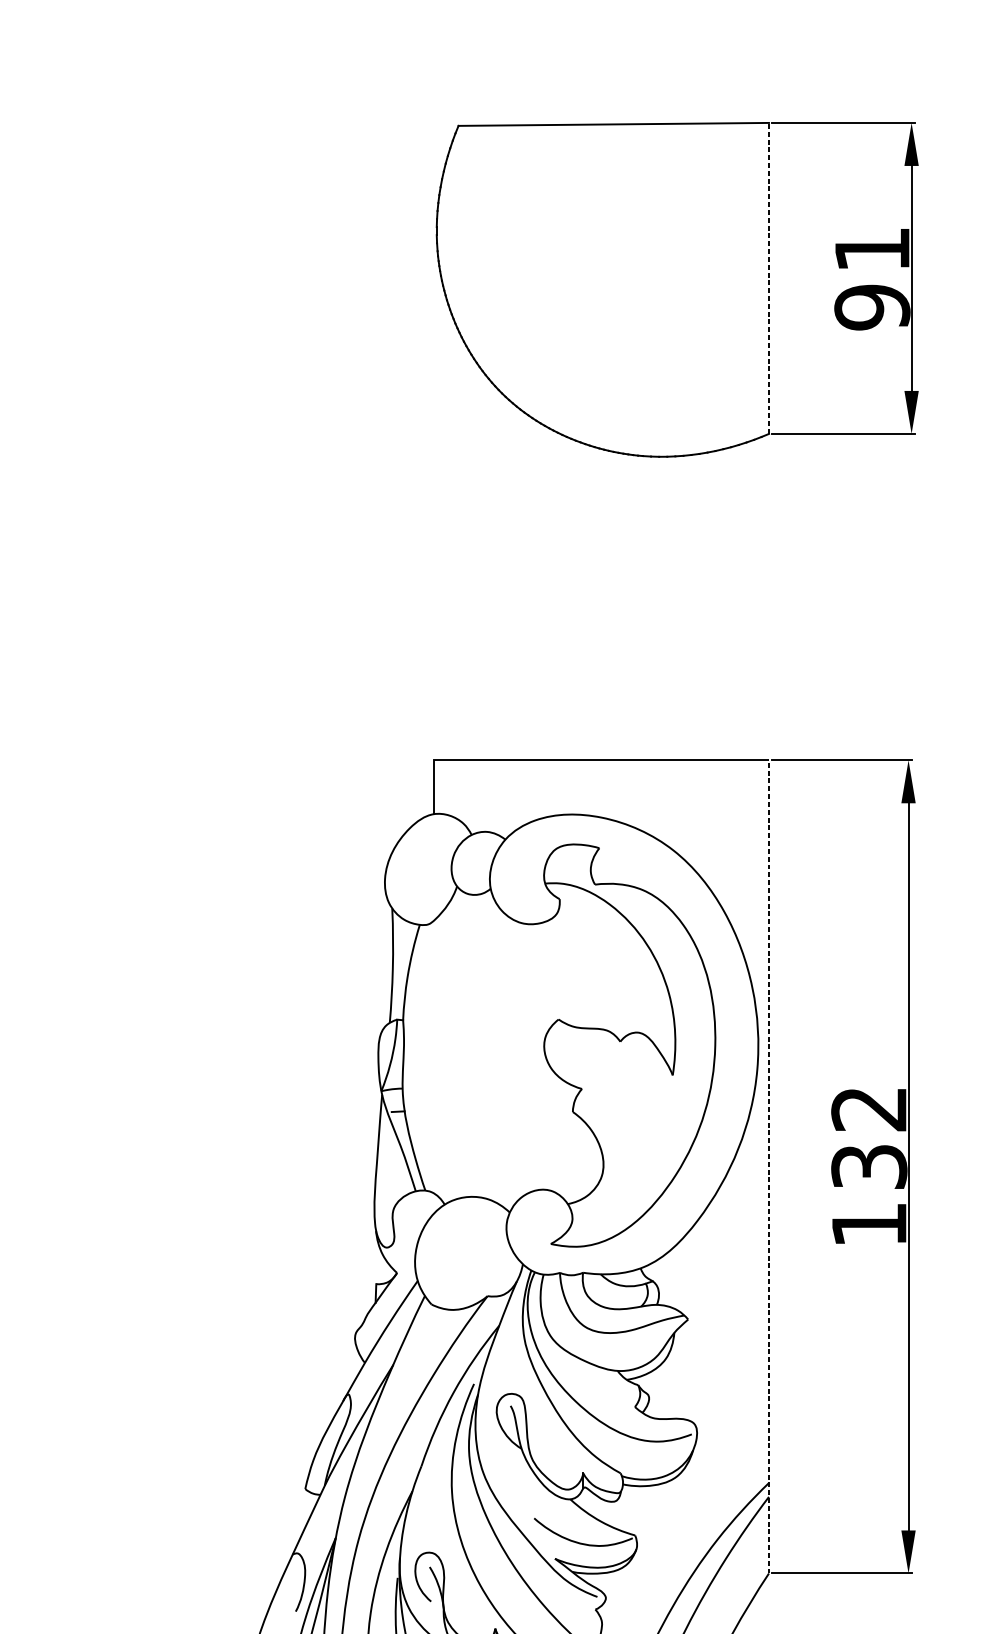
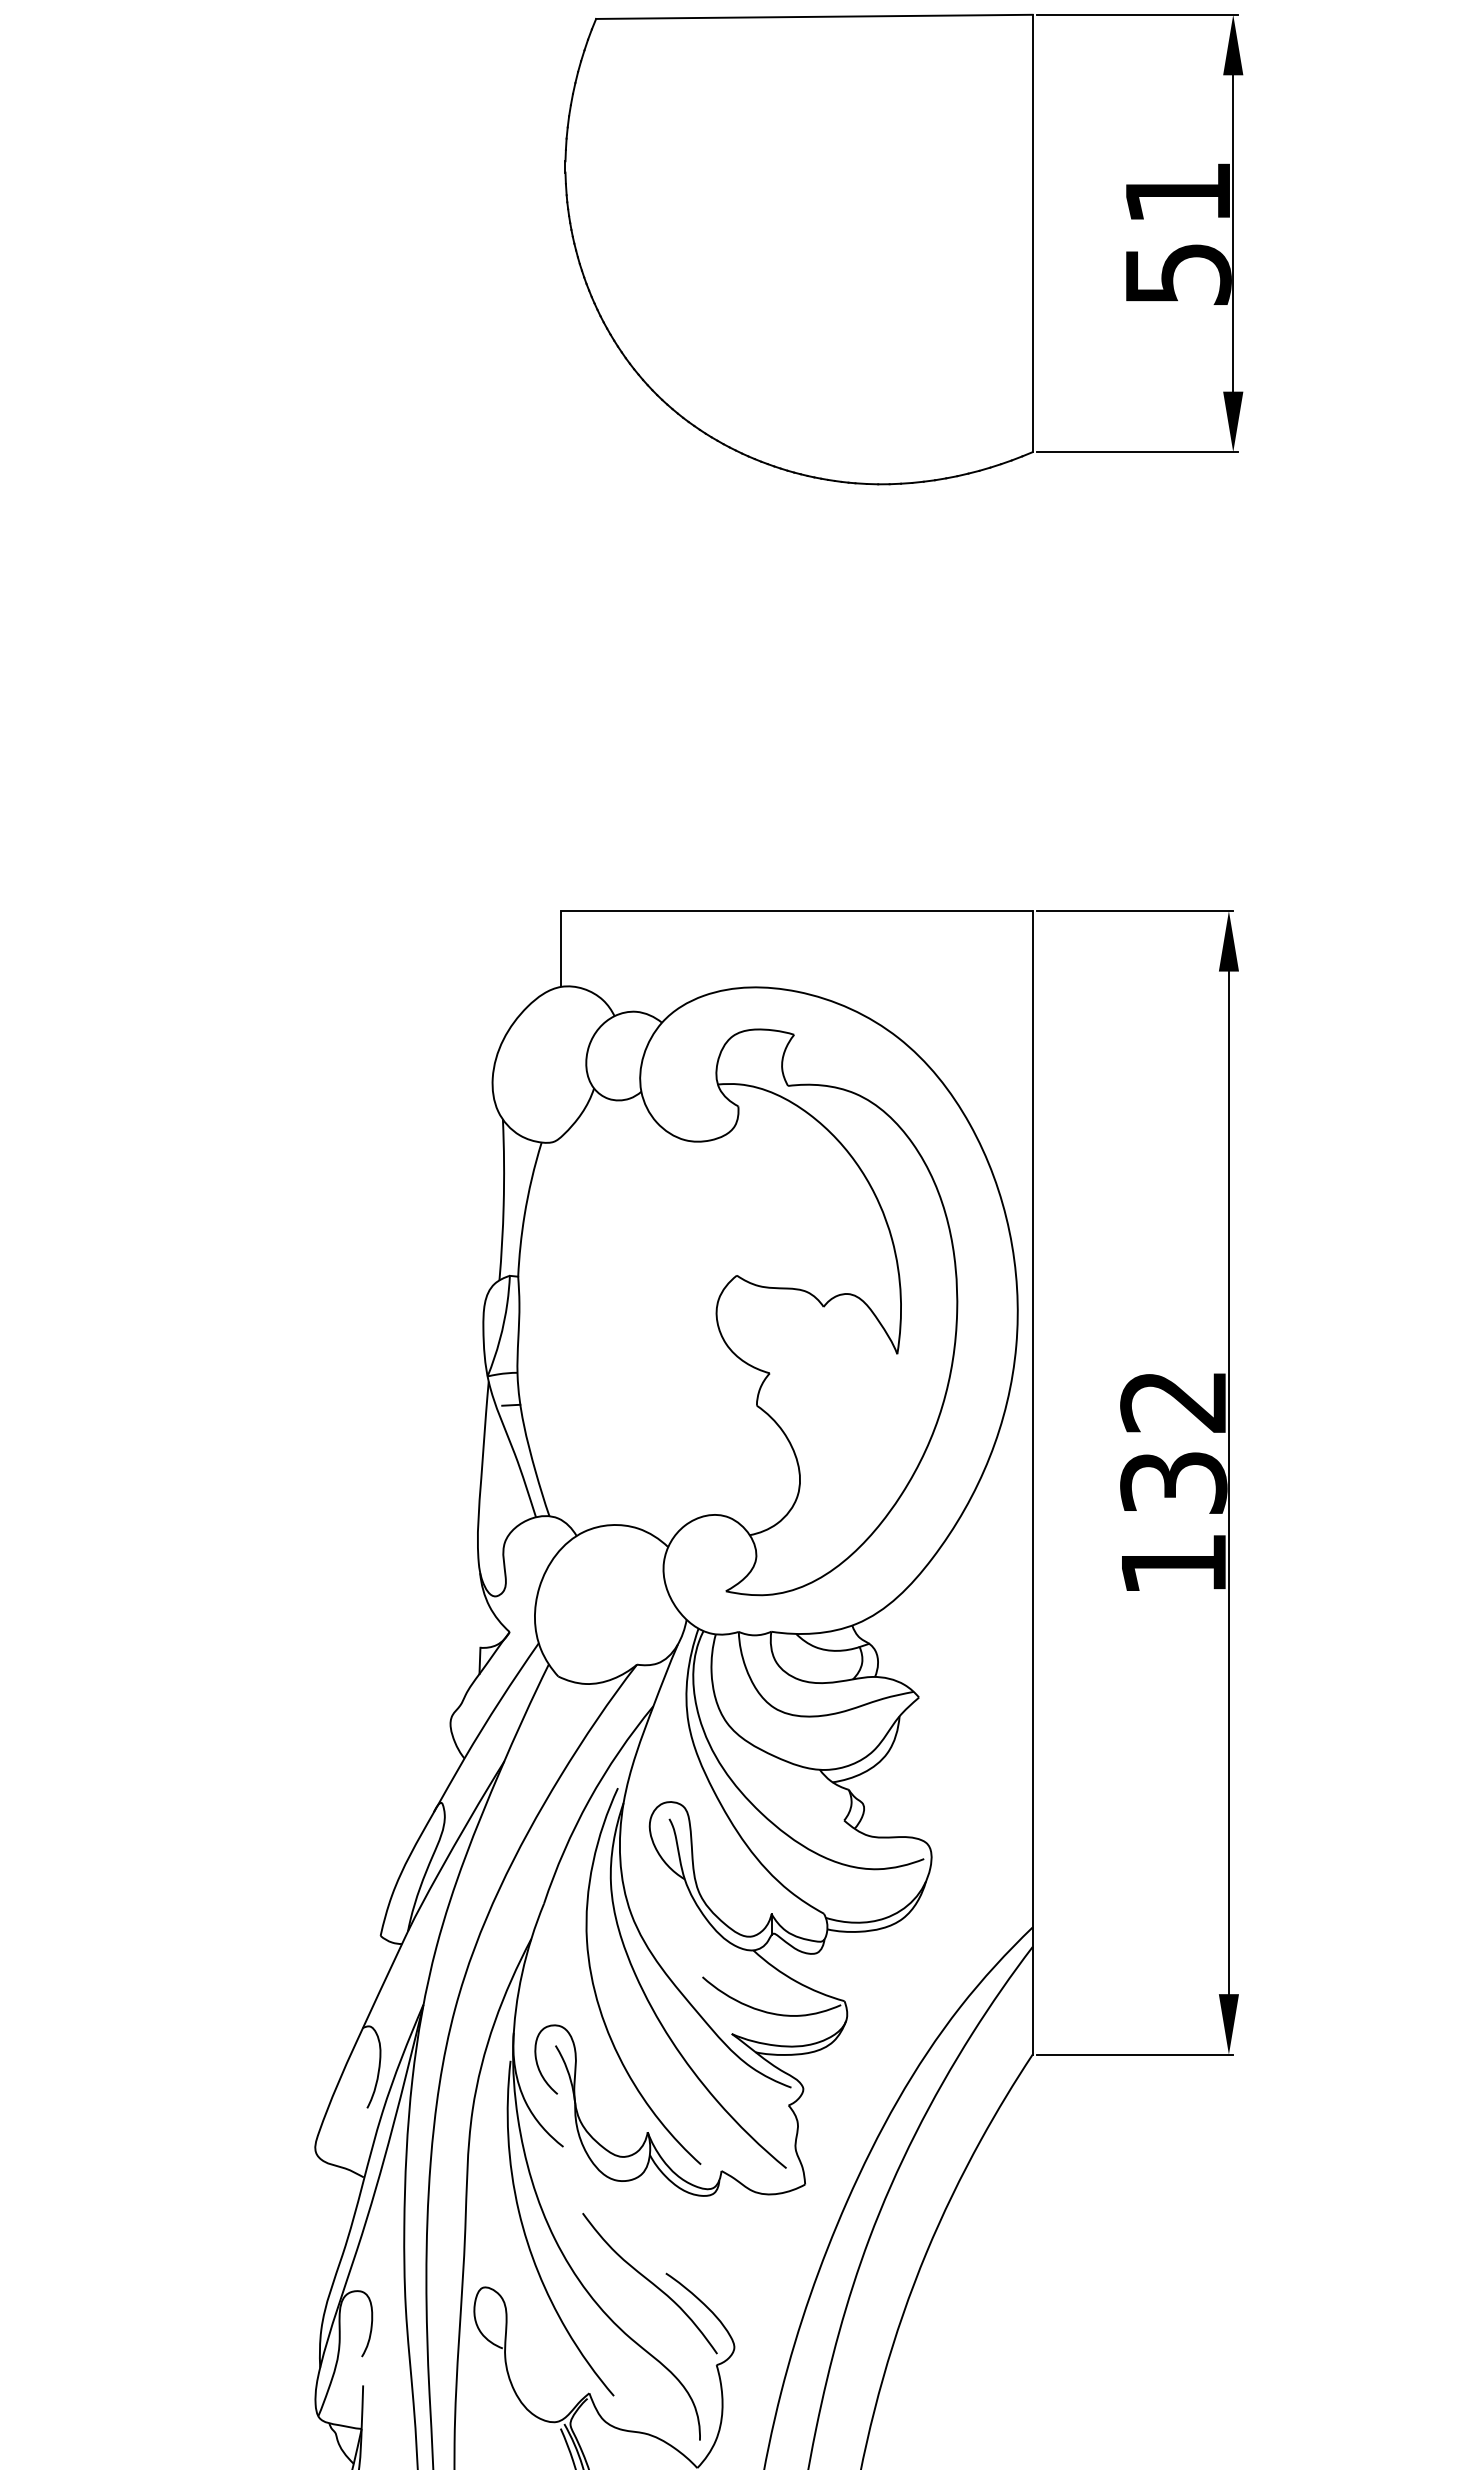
line: (768, 278) -> (1032, 233), dashed -> solid
text: (871, 307) -> (1177, 274), 91 -> 51
line: (768, 1166) -> (1032, 1482), dashed -> solid

